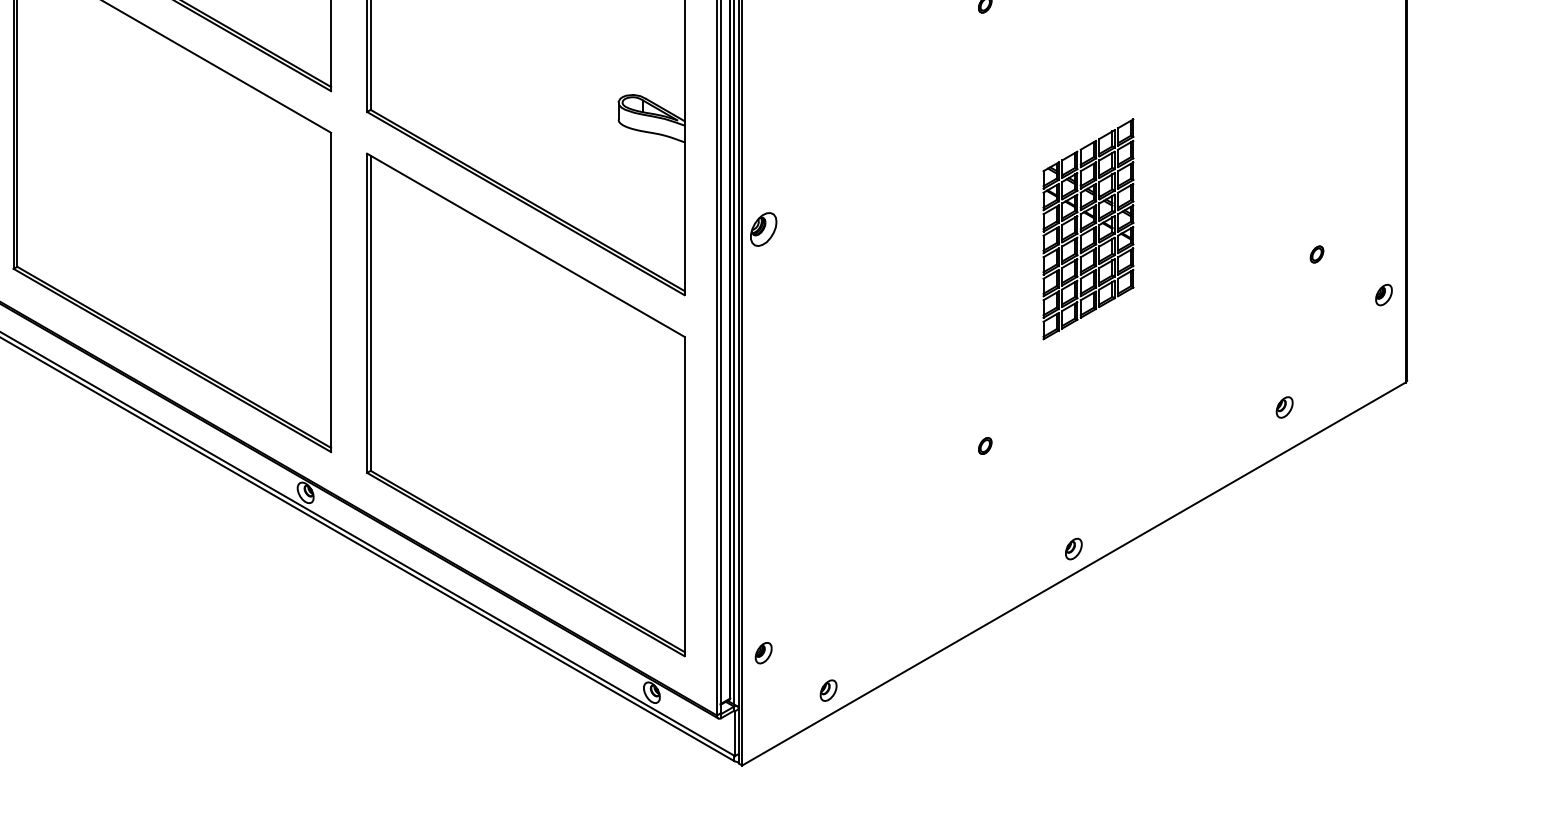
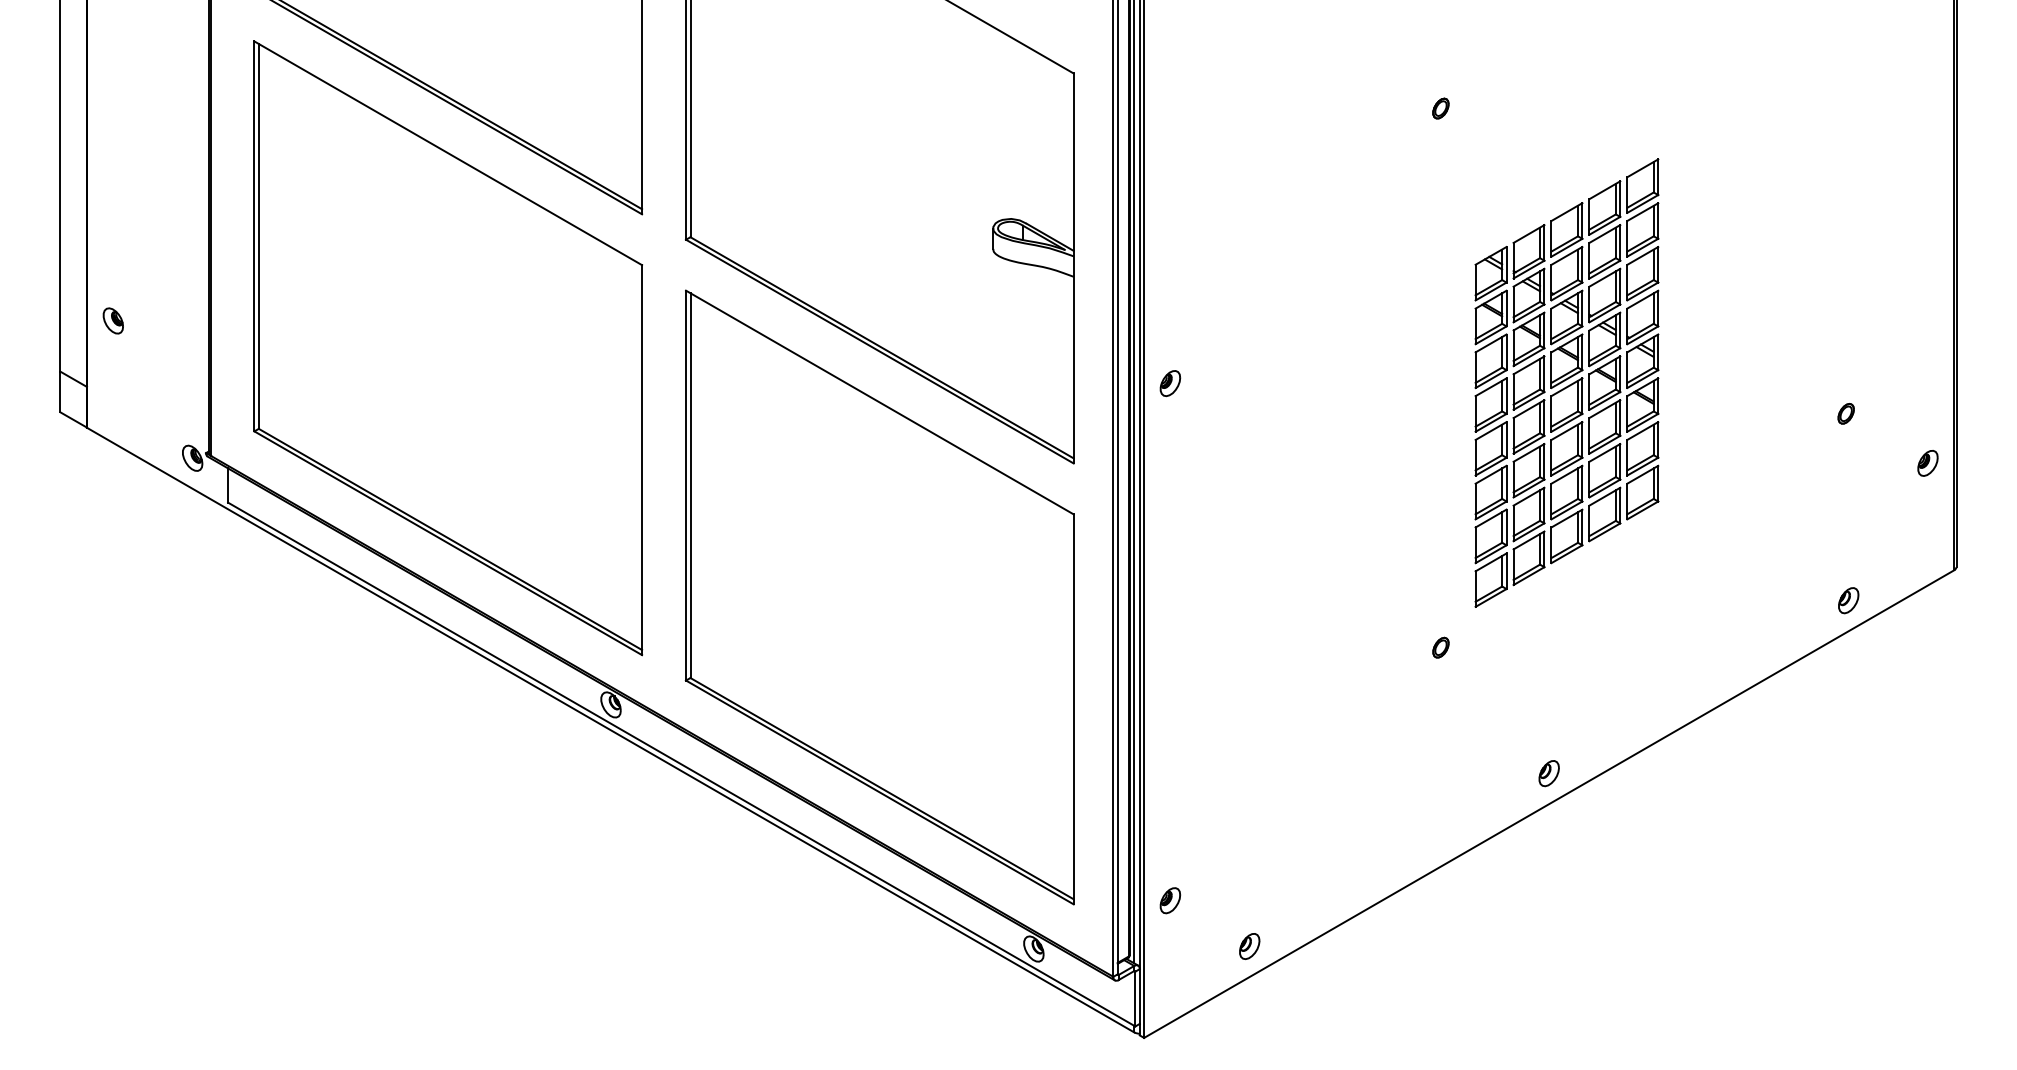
part: (1088, 228) -> (1566, 382), size x1.67
part: (763, 229) -> (1170, 383), size x0.62
part: (1284, 407) -> (1848, 600), moved

